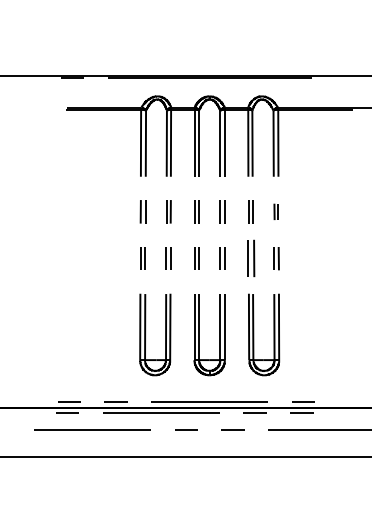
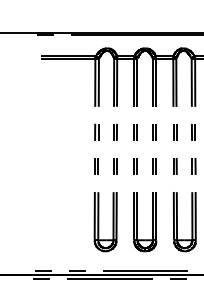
part: (275, 211) -> (193, 132), size x1.43
part: (250, 258) -> (174, 166), size x0.62

